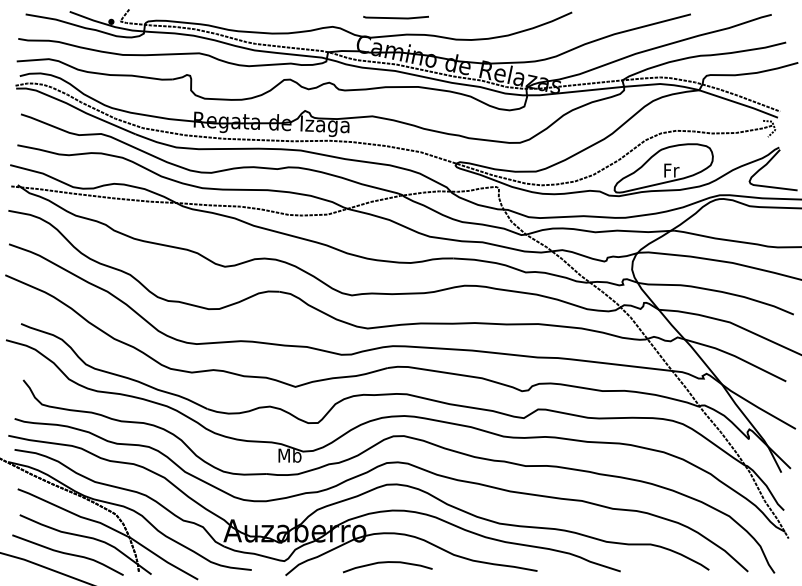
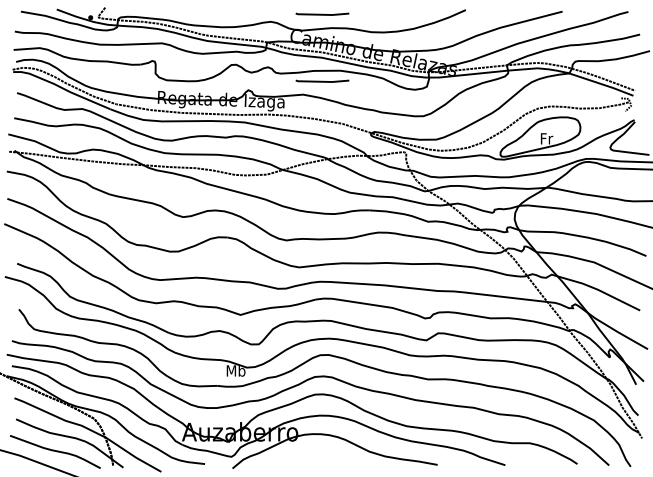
line: (396, 98) -> (322, 80), added
curve: (387, 563) -> (315, 458), removed

